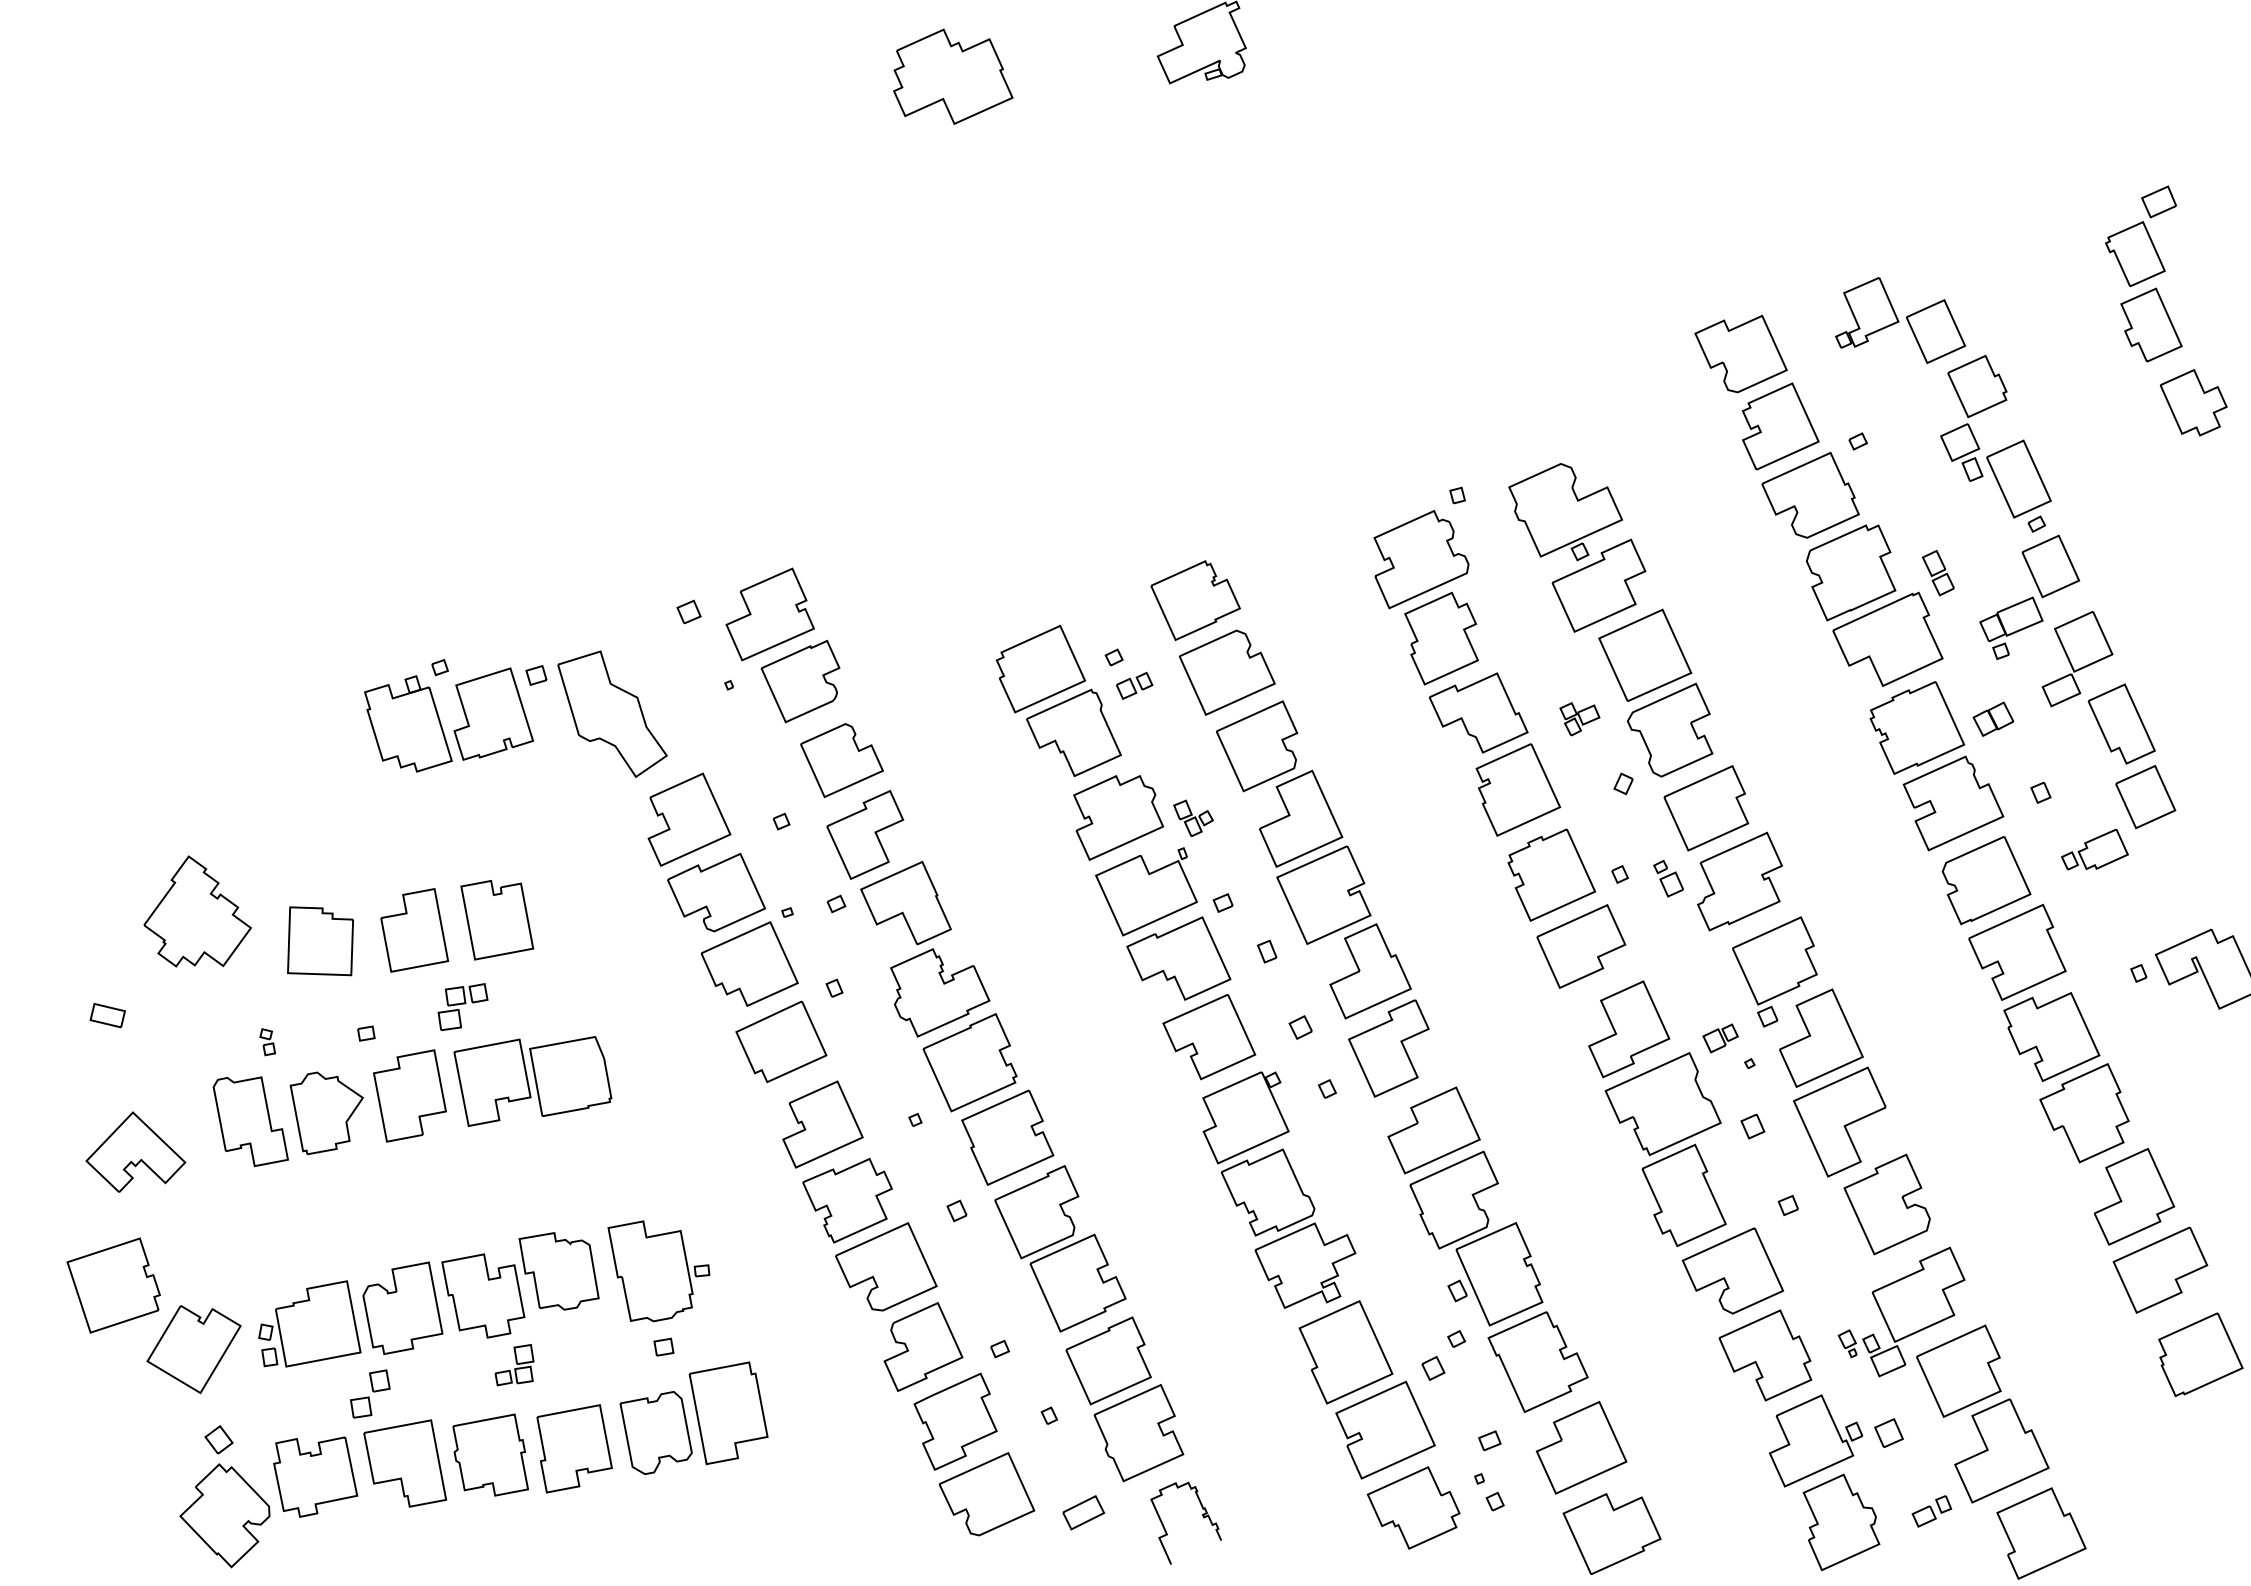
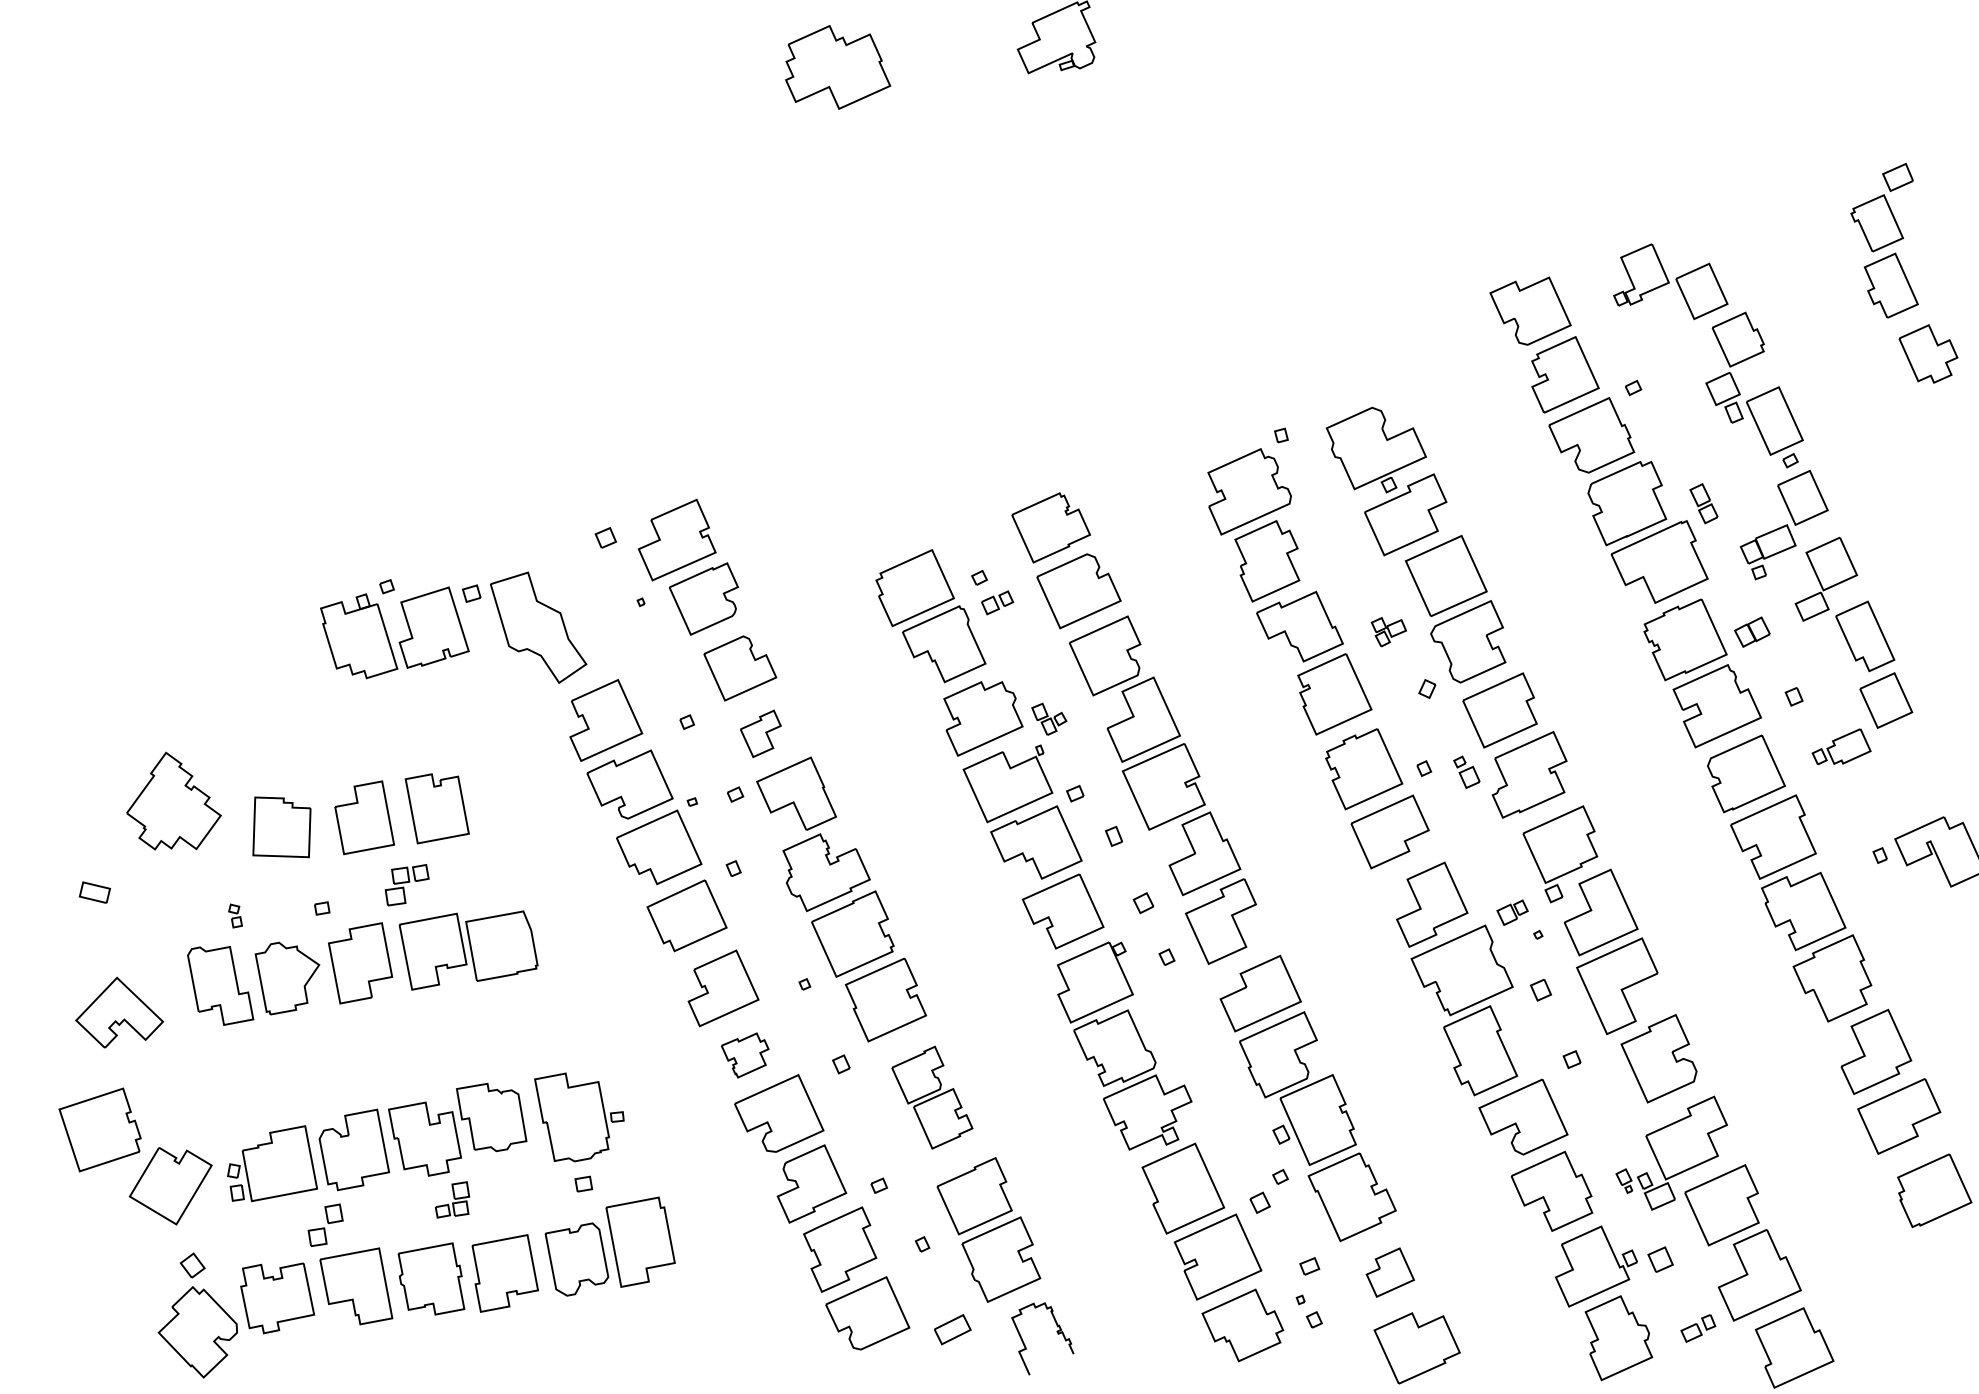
part: (865, 834) -> (760, 733), size x0.6
part: (847, 1200) -> (745, 1055), size x0.6
part: (1060, 1248) -> (932, 1097), size x0.7
part: (1581, 1447) -> (1390, 1272), size x0.6

